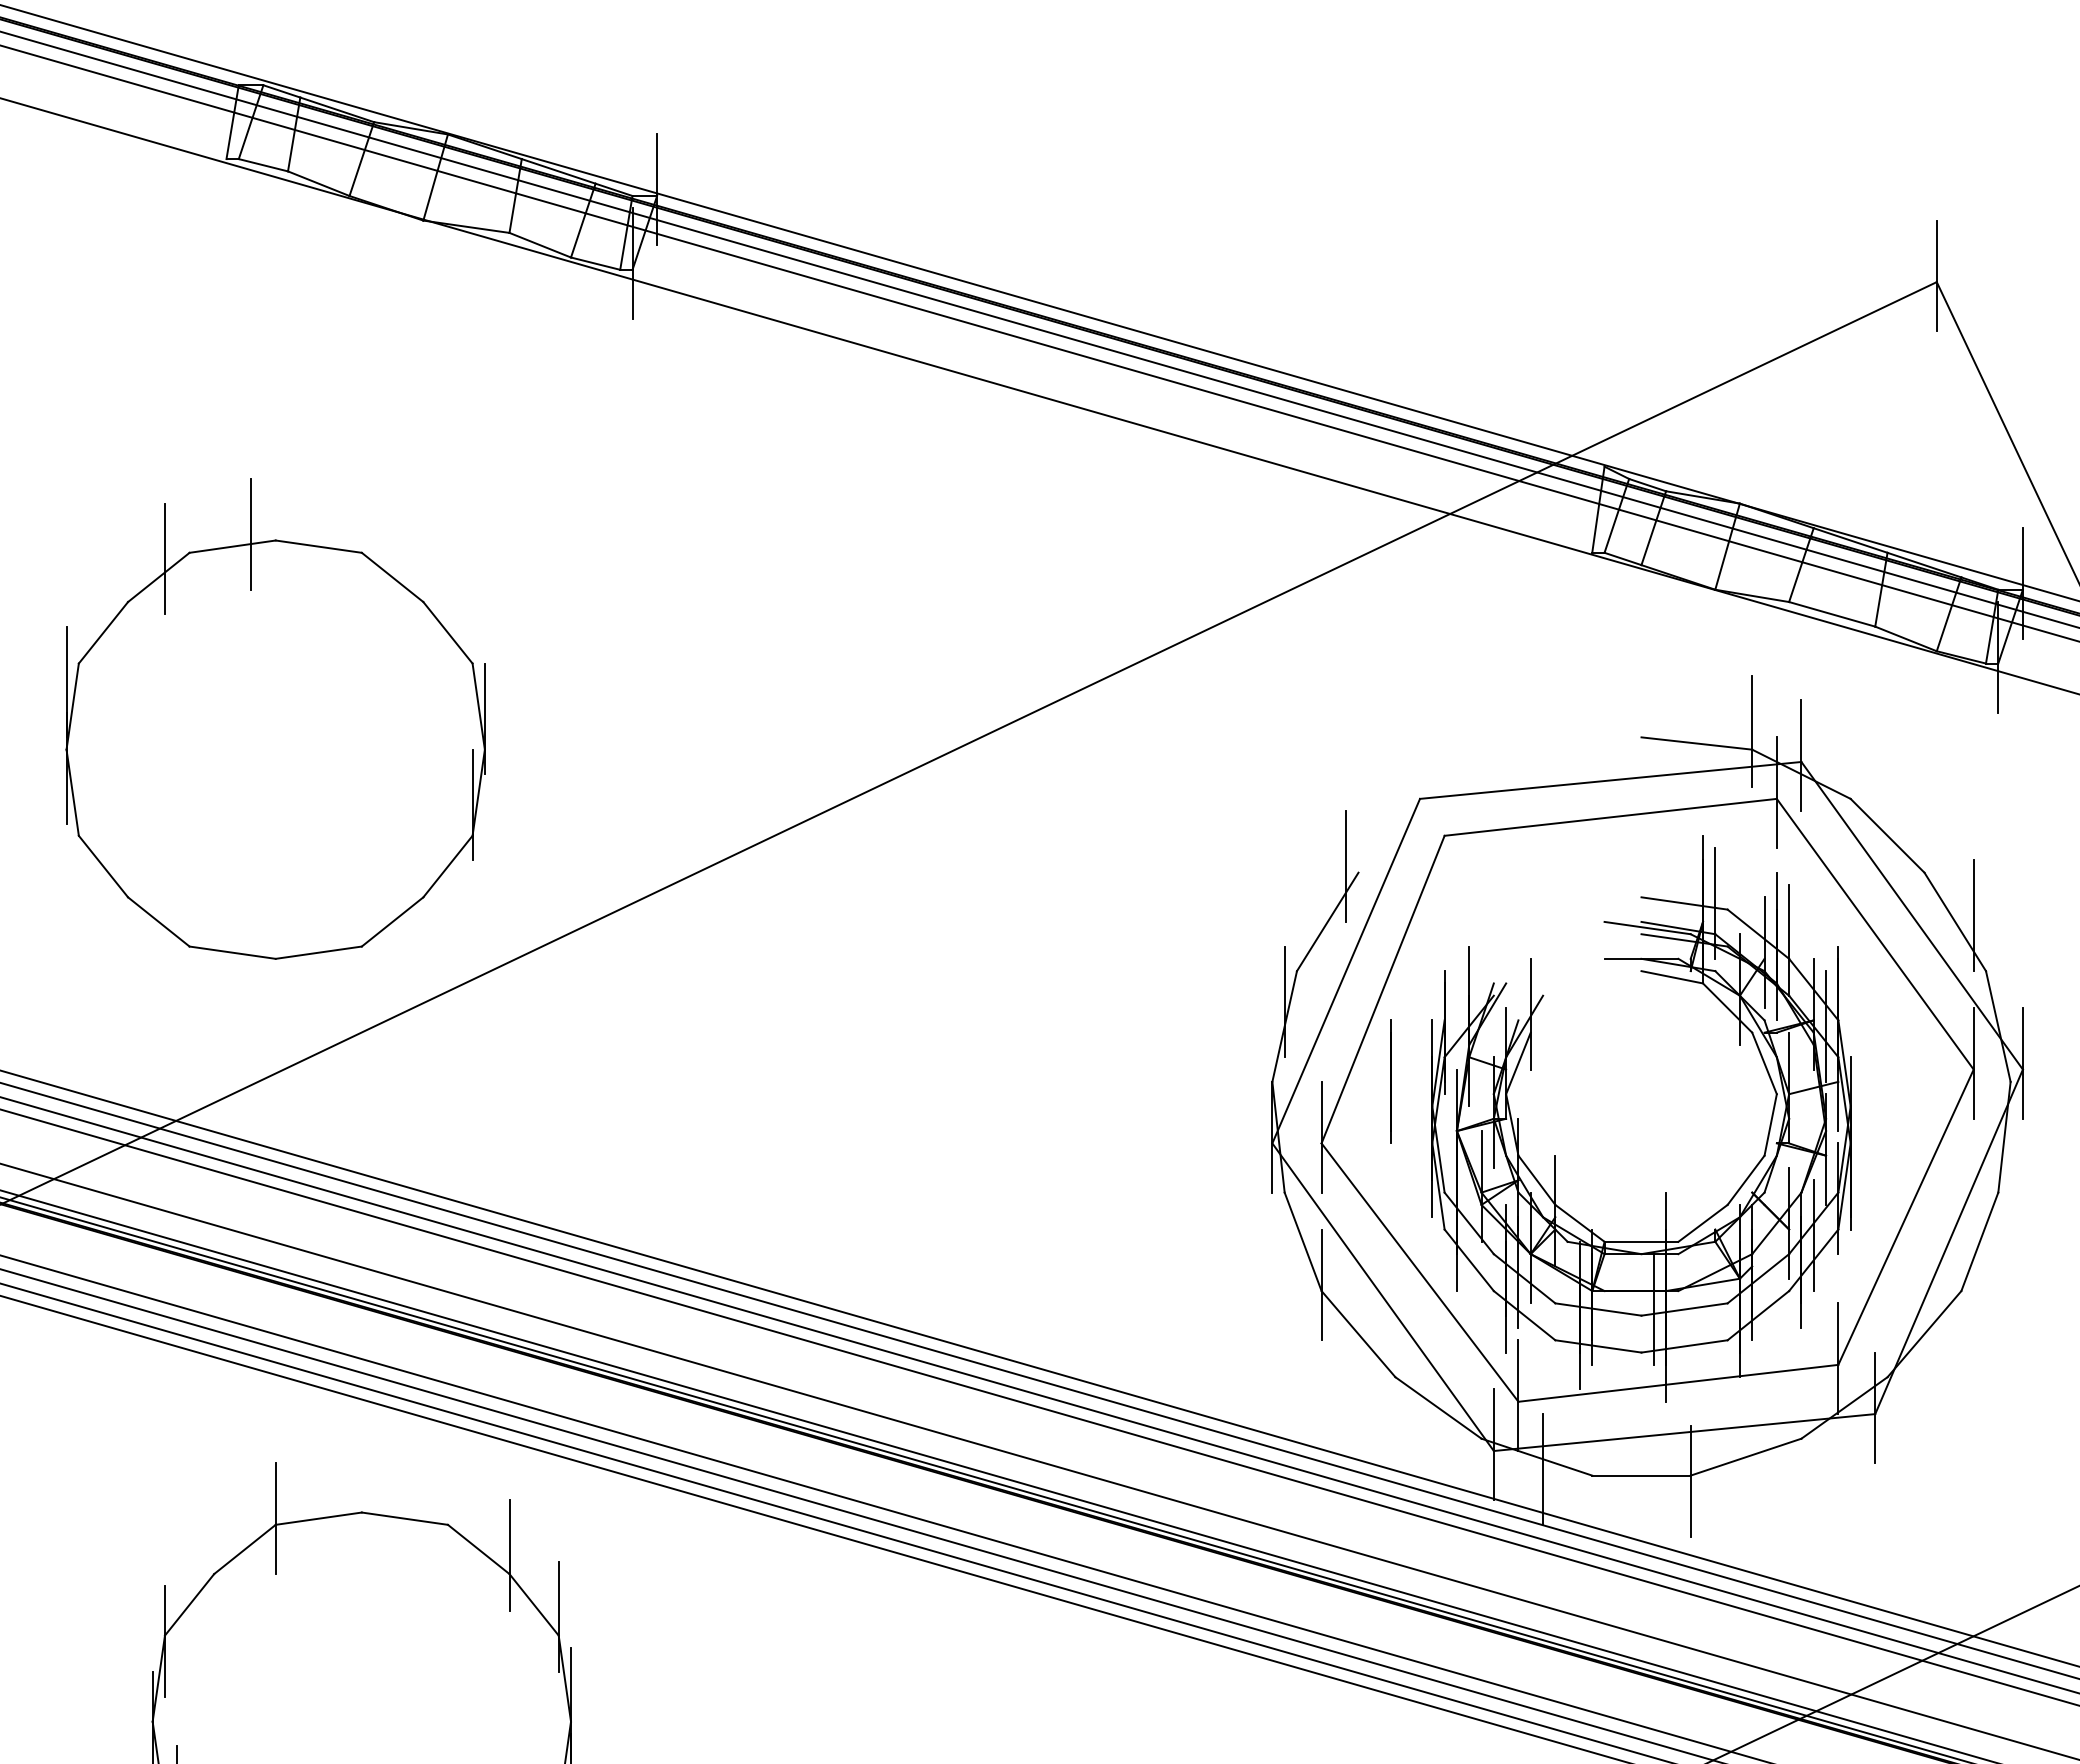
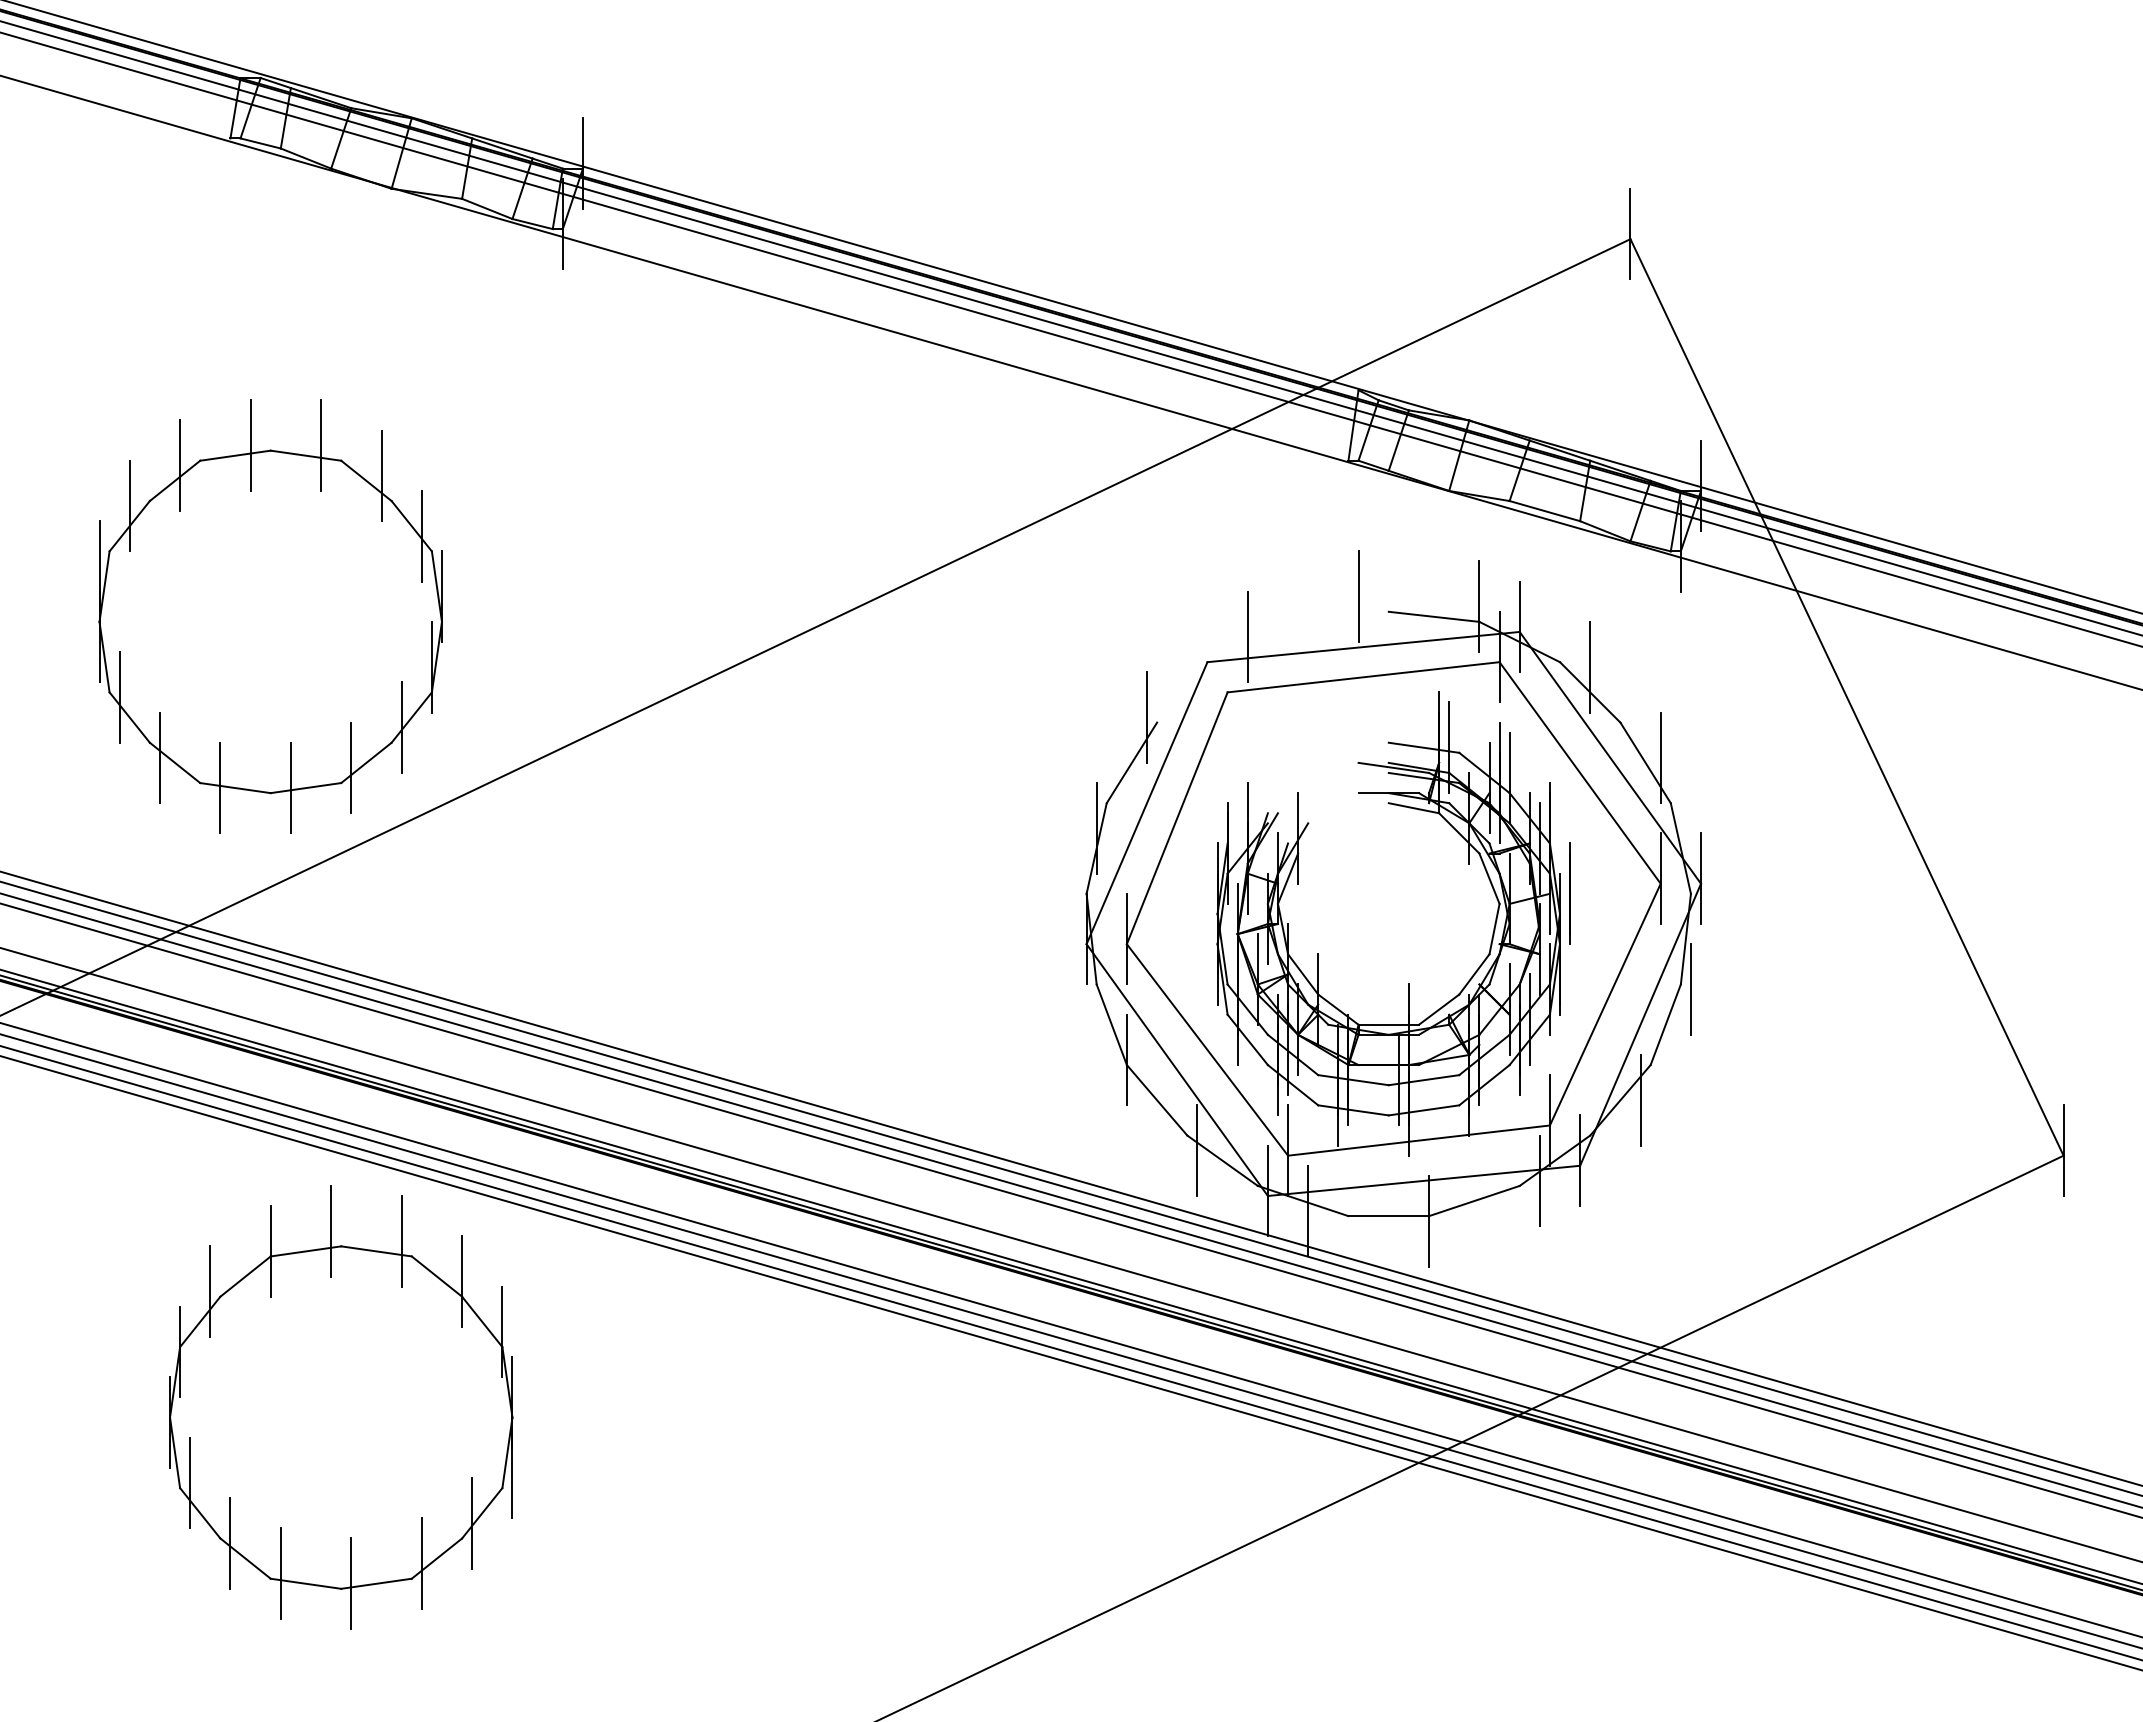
line: (337, 534) -> (321, 445), added
line: (411, 570) -> (381, 475), added
line: (103, 607) -> (129, 505), added
line: (459, 644) -> (421, 535), added
line: (1604, 718) -> (1358, 596), added
line: (1468, 767) -> (1247, 636), added
line: (1887, 804) -> (1590, 666), added
line: (90, 842) -> (119, 697), added
line: (435, 878) -> (401, 727), added
line: (139, 915) -> (159, 757), added
line: (374, 927) -> (351, 767), added
line: (214, 951) -> (220, 787), added
line: (299, 951) -> (290, 787), added
line: (1390, 1081) -> (1569, 893), moved
line: (2010, 1198) -> (1690, 989), added
line: (1949, 1333) -> (1640, 1099), added
line: (1407, 1395) -> (1197, 1150), added
line: (1825, 1432) -> (1539, 1180), added
line: (349, 1493) -> (331, 1230), added
line: (435, 1506) -> (401, 1241), added
line: (202, 1567) -> (210, 1291), added

